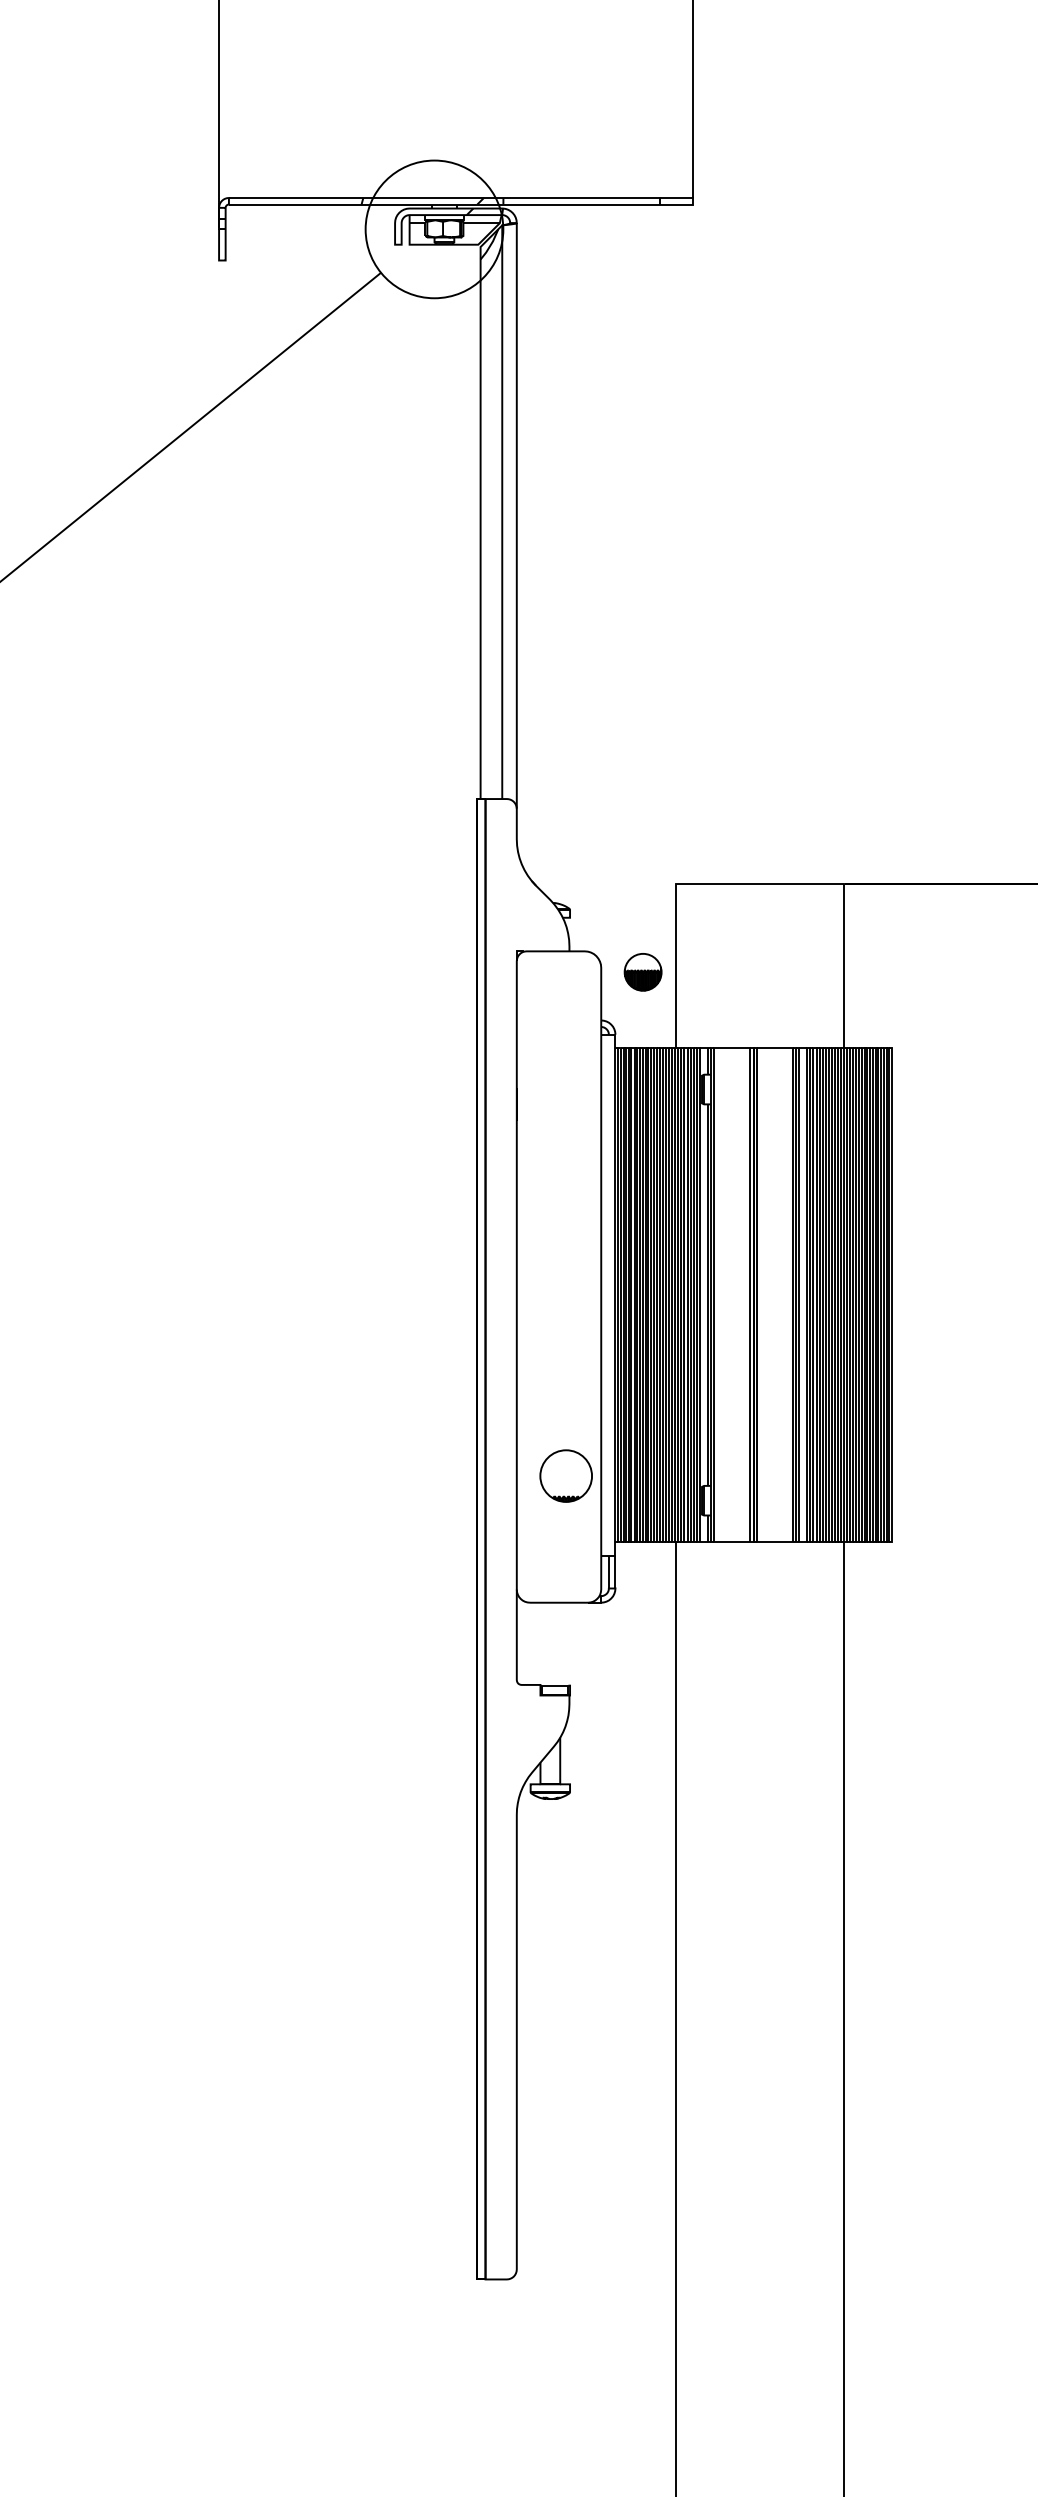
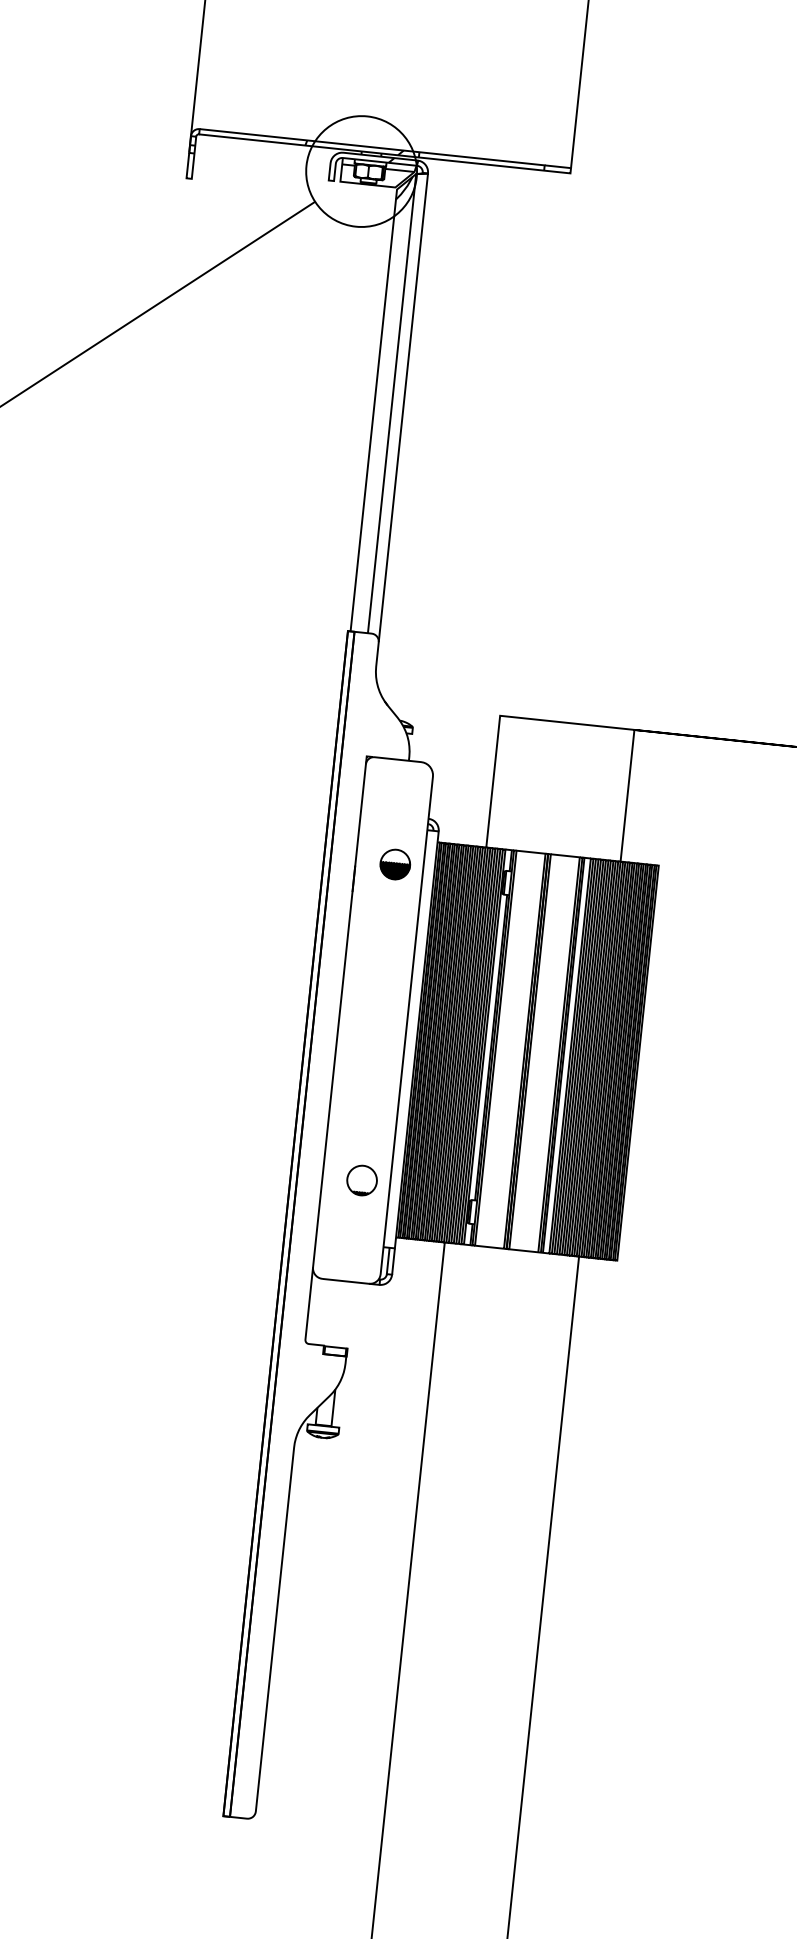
part: (642, 972) -> (394, 864), moved
part: (565, 1475) -> (361, 1180), size x0.71

